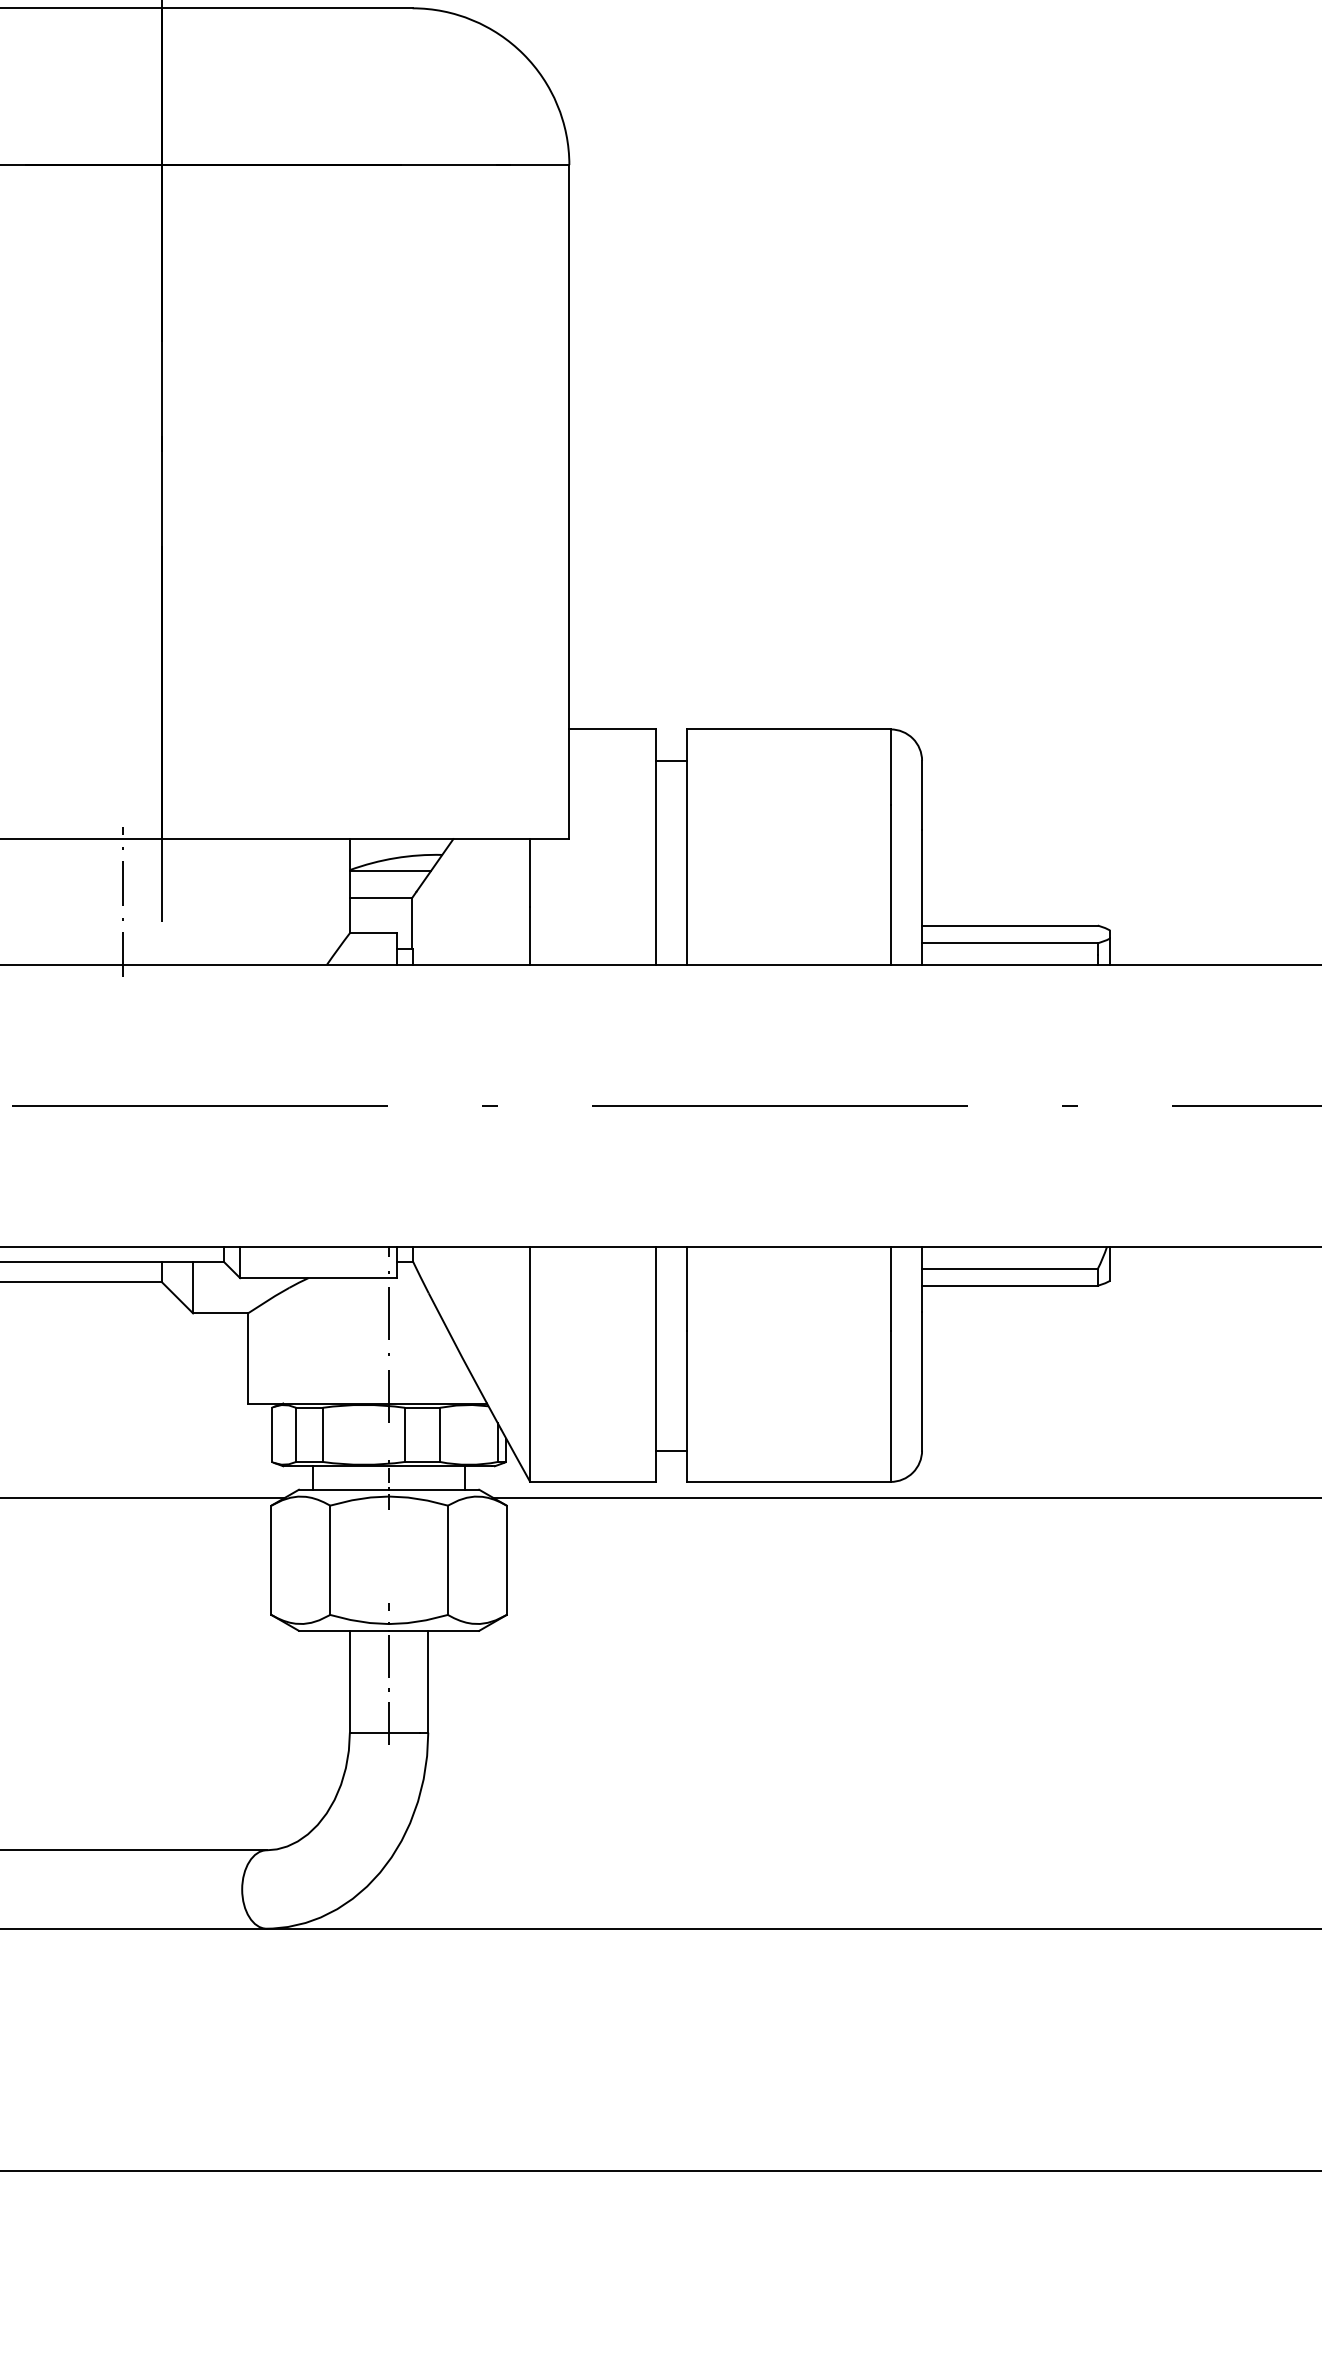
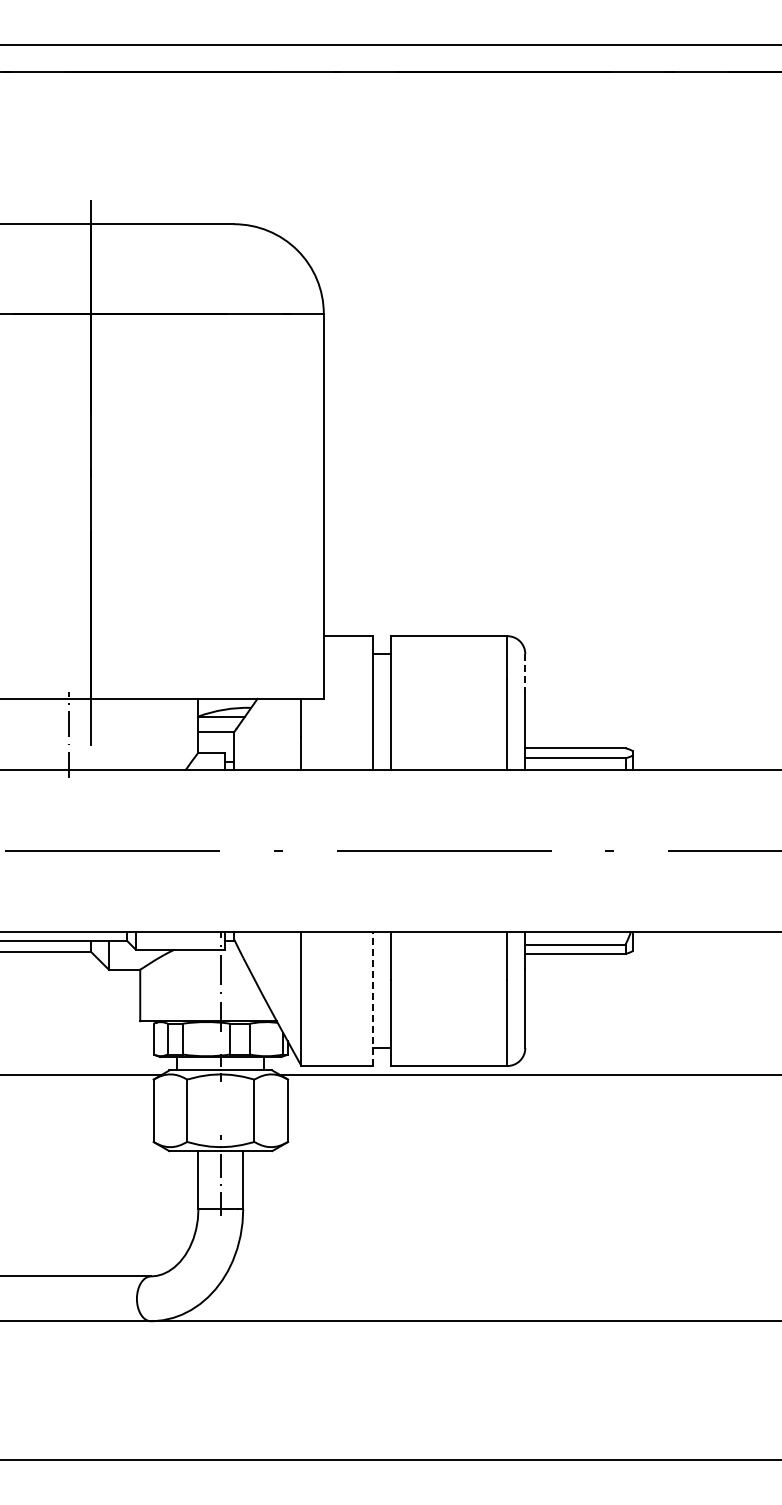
line: (922, 794) -> (525, 673), solid -> dashed
line: (656, 1363) -> (373, 998), solid -> dashed

